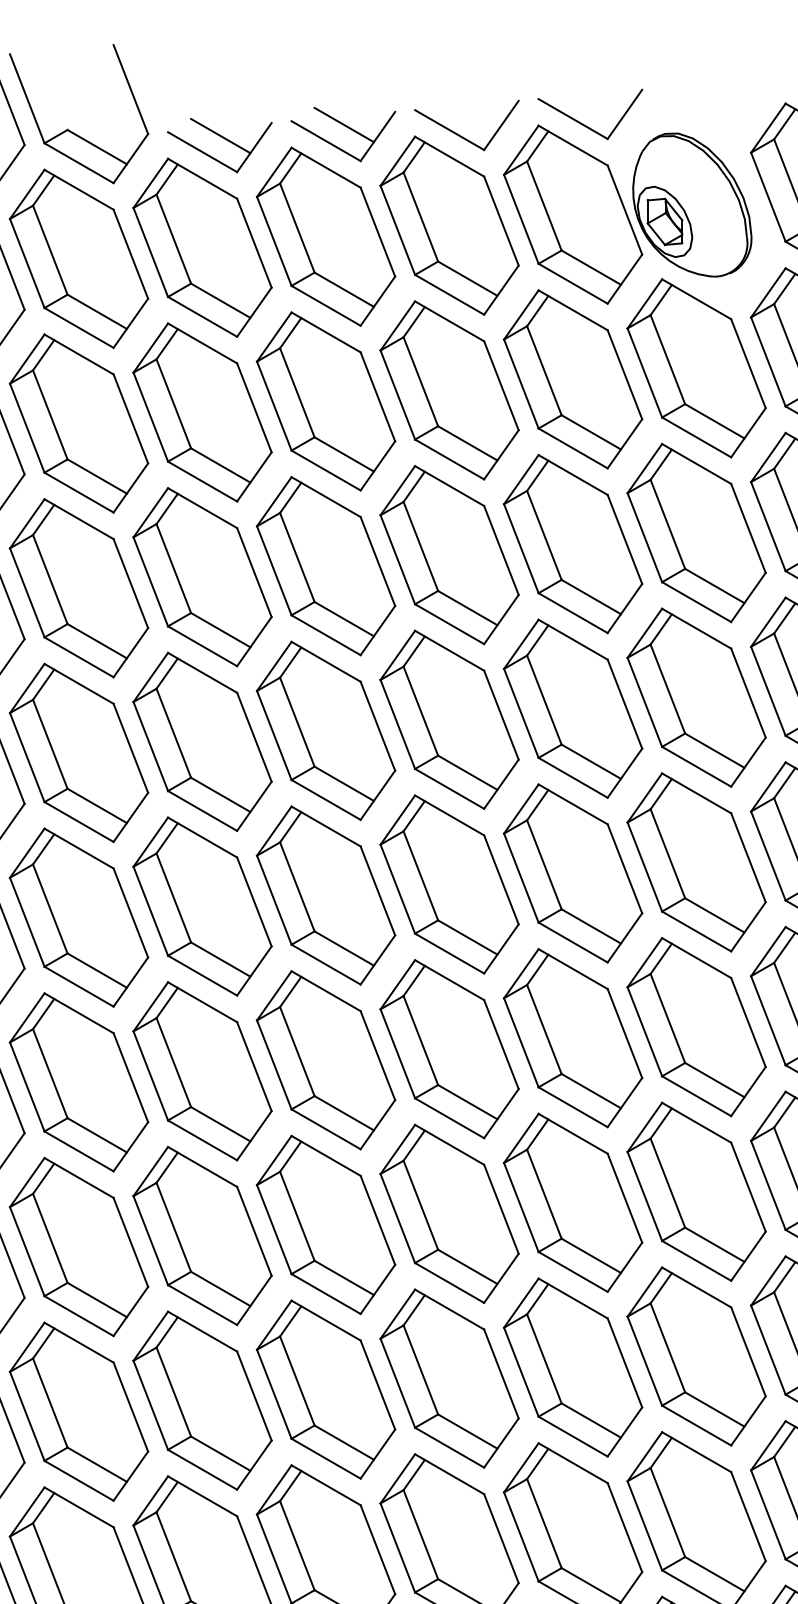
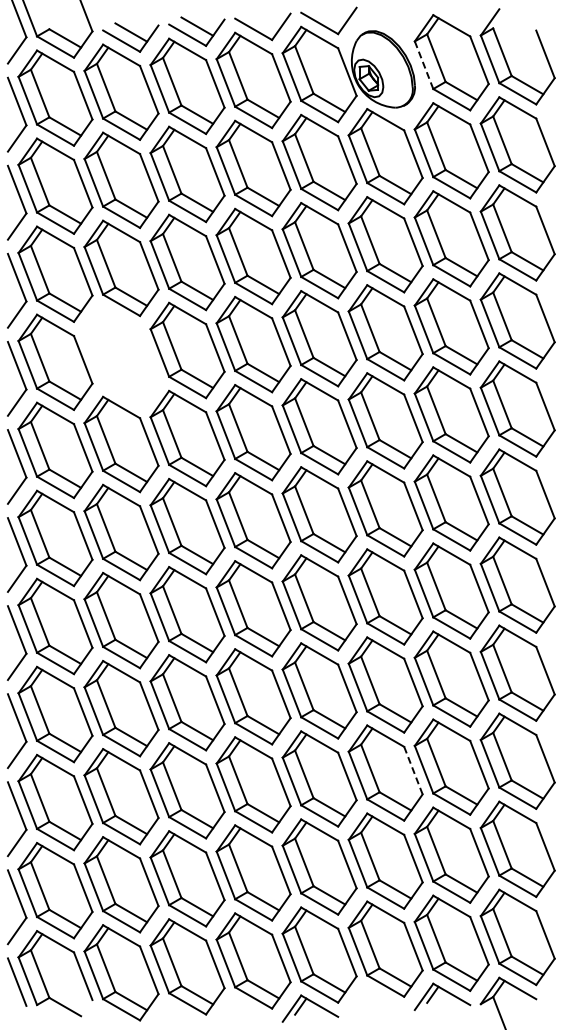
line: (769, 197) -> (424, 65), solid -> dashed
part: (202, 742) -> (121, 356), removed
line: (748, 1516) -> (413, 770), solid -> dashed

